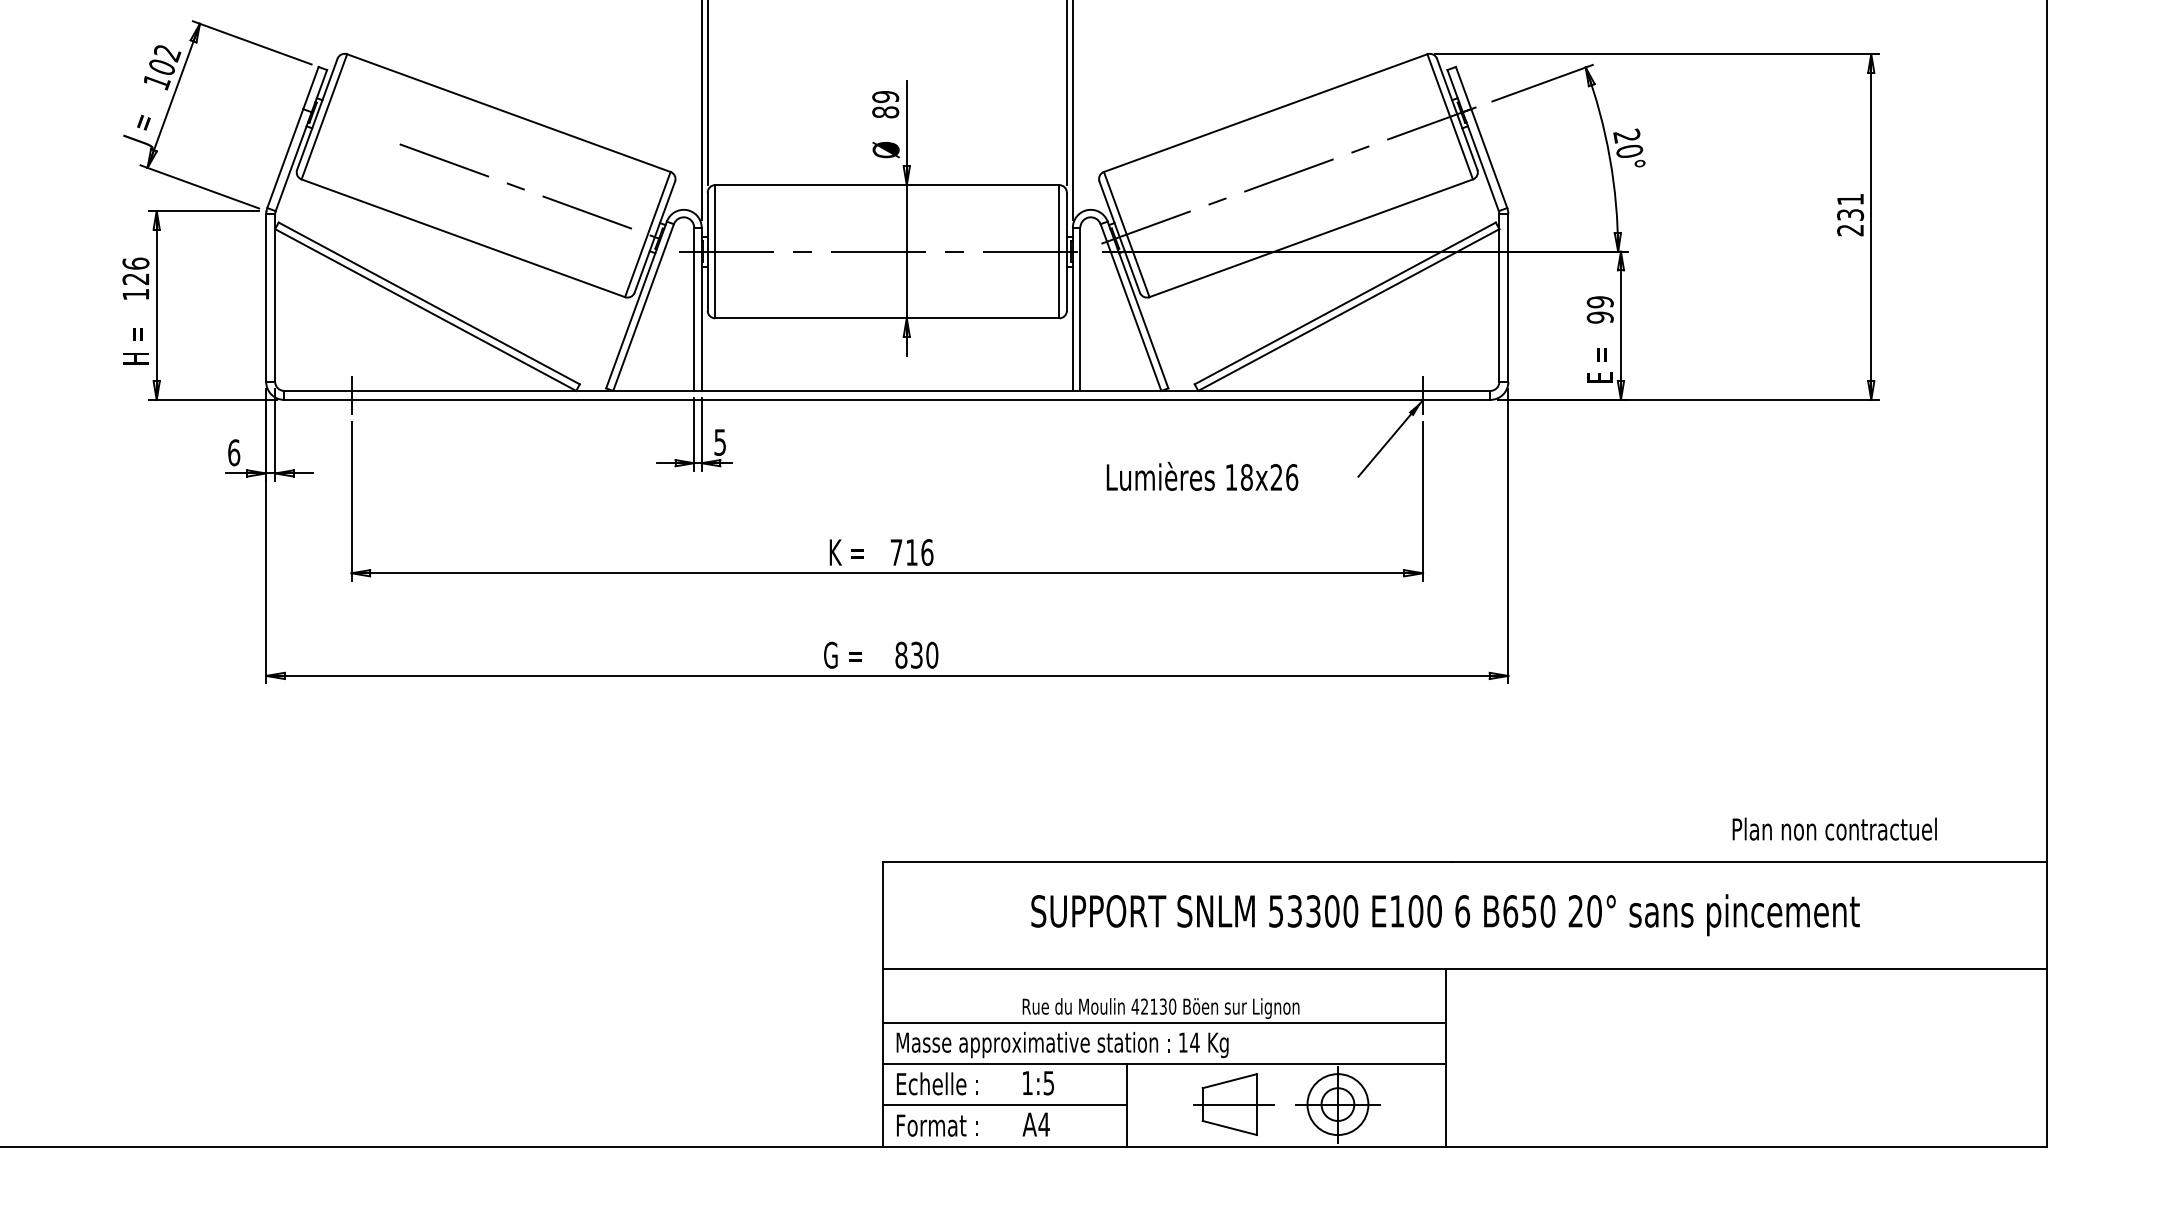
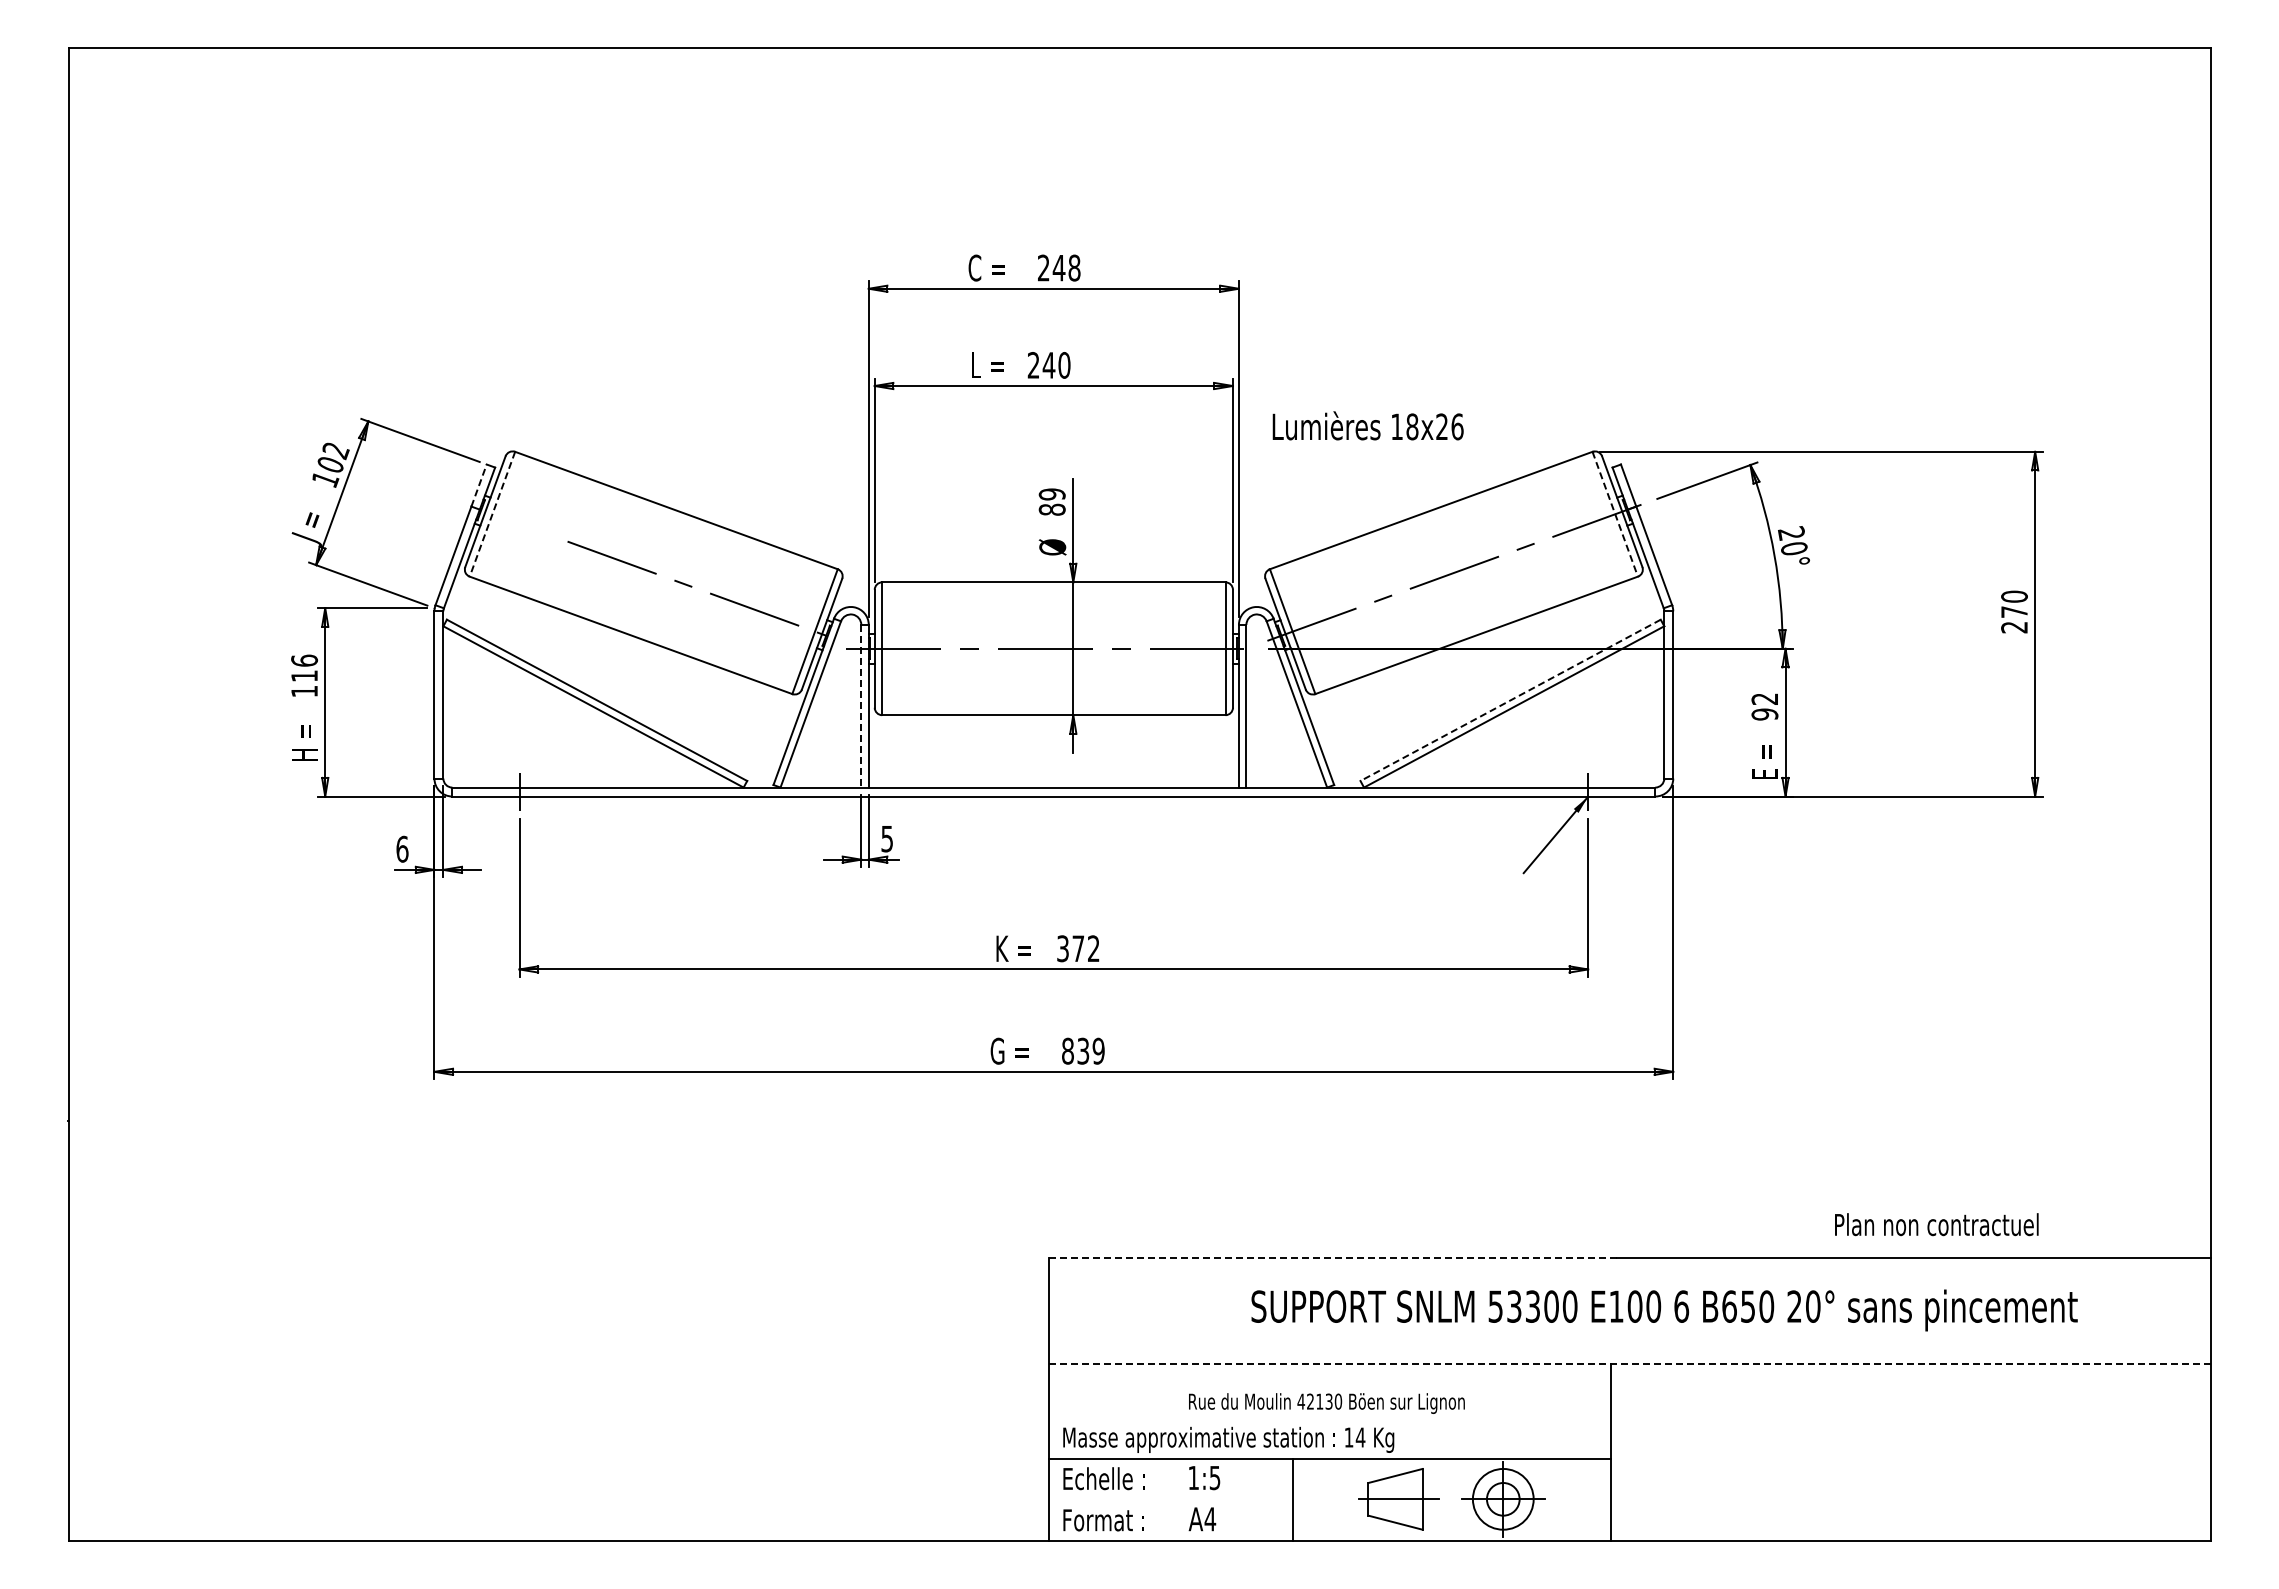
line: (311, 88) -> (479, 485), solid -> dashed
line: (324, 117) -> (492, 514), solid -> dashed
line: (1450, 117) -> (1615, 514), solid -> dashed
text: (1850, 206) -> (2014, 603), 231 -> 270
text: (135, 278) -> (304, 675), 126 -> 116
text: (1599, 302) -> (1764, 699), 99 -> 92
line: (1345, 303) -> (1510, 700), solid -> dashed
line: (694, 309) -> (861, 706), solid -> dashed
text: (1201, 476) -> (1367, 425), moved
text: (912, 552) -> (1078, 948), 716 -> 372
text: (932, 655) -> (1098, 1051), 830 -> 839
text: (1834, 829) -> (1936, 1224), moved
line: (1167, 862) -> (1333, 1257), solid -> dashed
text: (1445, 915) -> (1664, 1310), moved
line: (1464, 968) -> (1629, 1363), solid -> dashed
line: (1164, 1023) -> (1330, 1418), removed
line: (1004, 1105) -> (1170, 1500), removed

